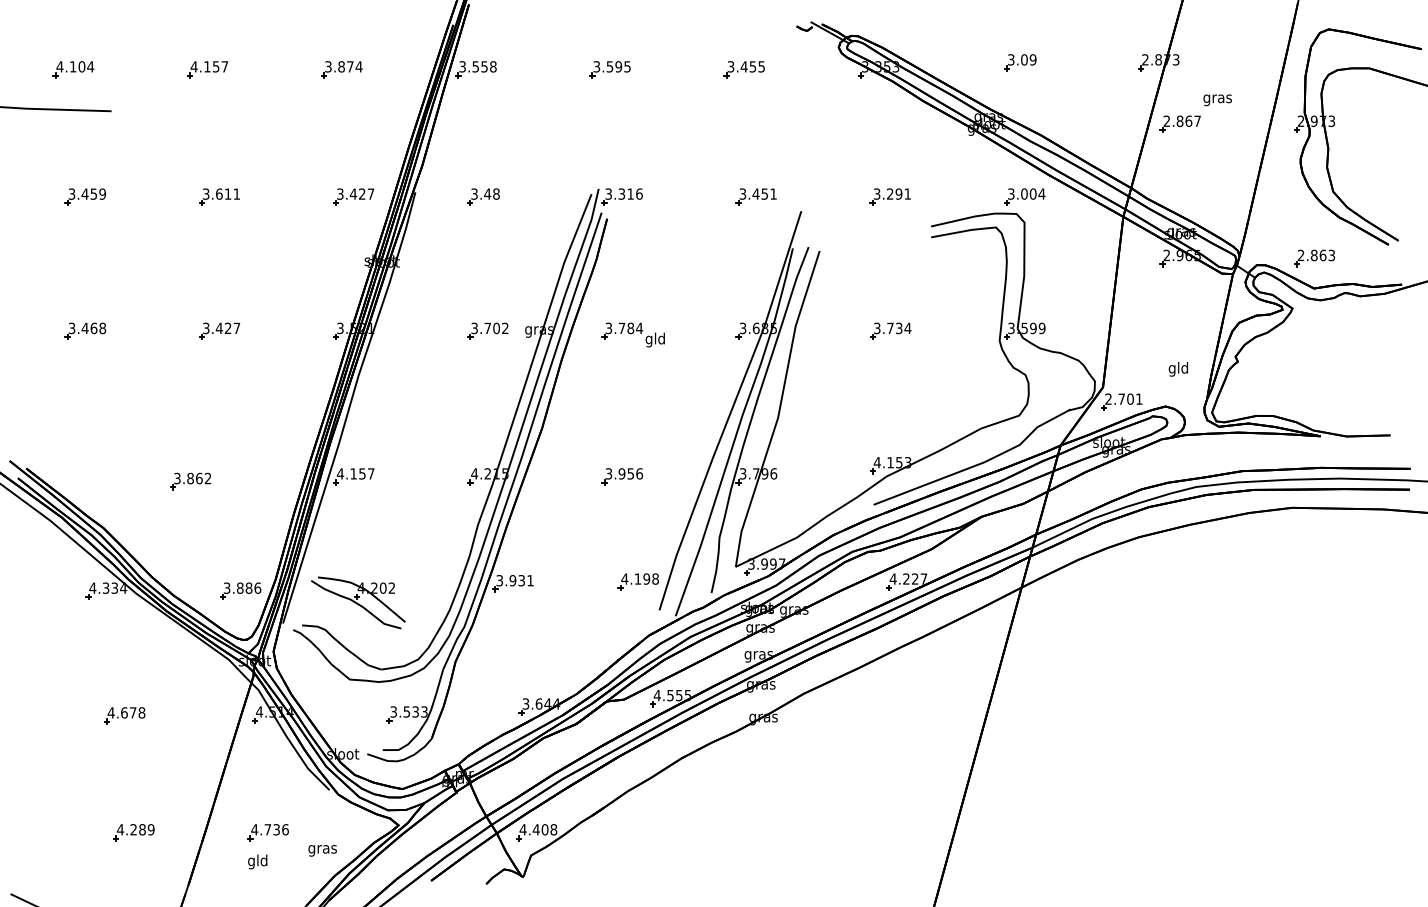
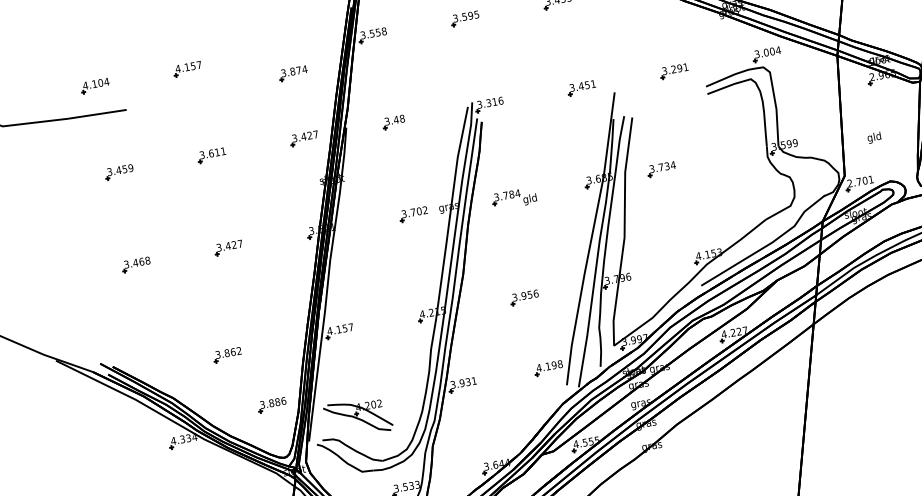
part: (341, 69) -> (293, 73), moved
part: (890, 330) -> (661, 168), moved
text: (1177, 369) -> (873, 138), moved
part: (240, 590) -> (272, 404), moved

